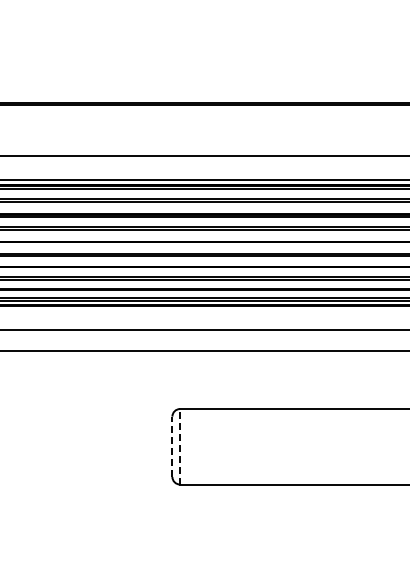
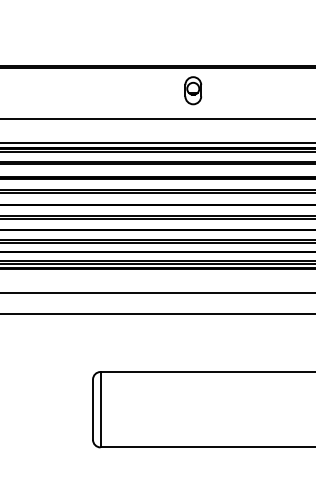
part: (272, 127) -> (193, 90), added
line: (172, 446) -> (93, 409), dashed -> solid
line: (179, 446) -> (100, 409), dashed -> solid

